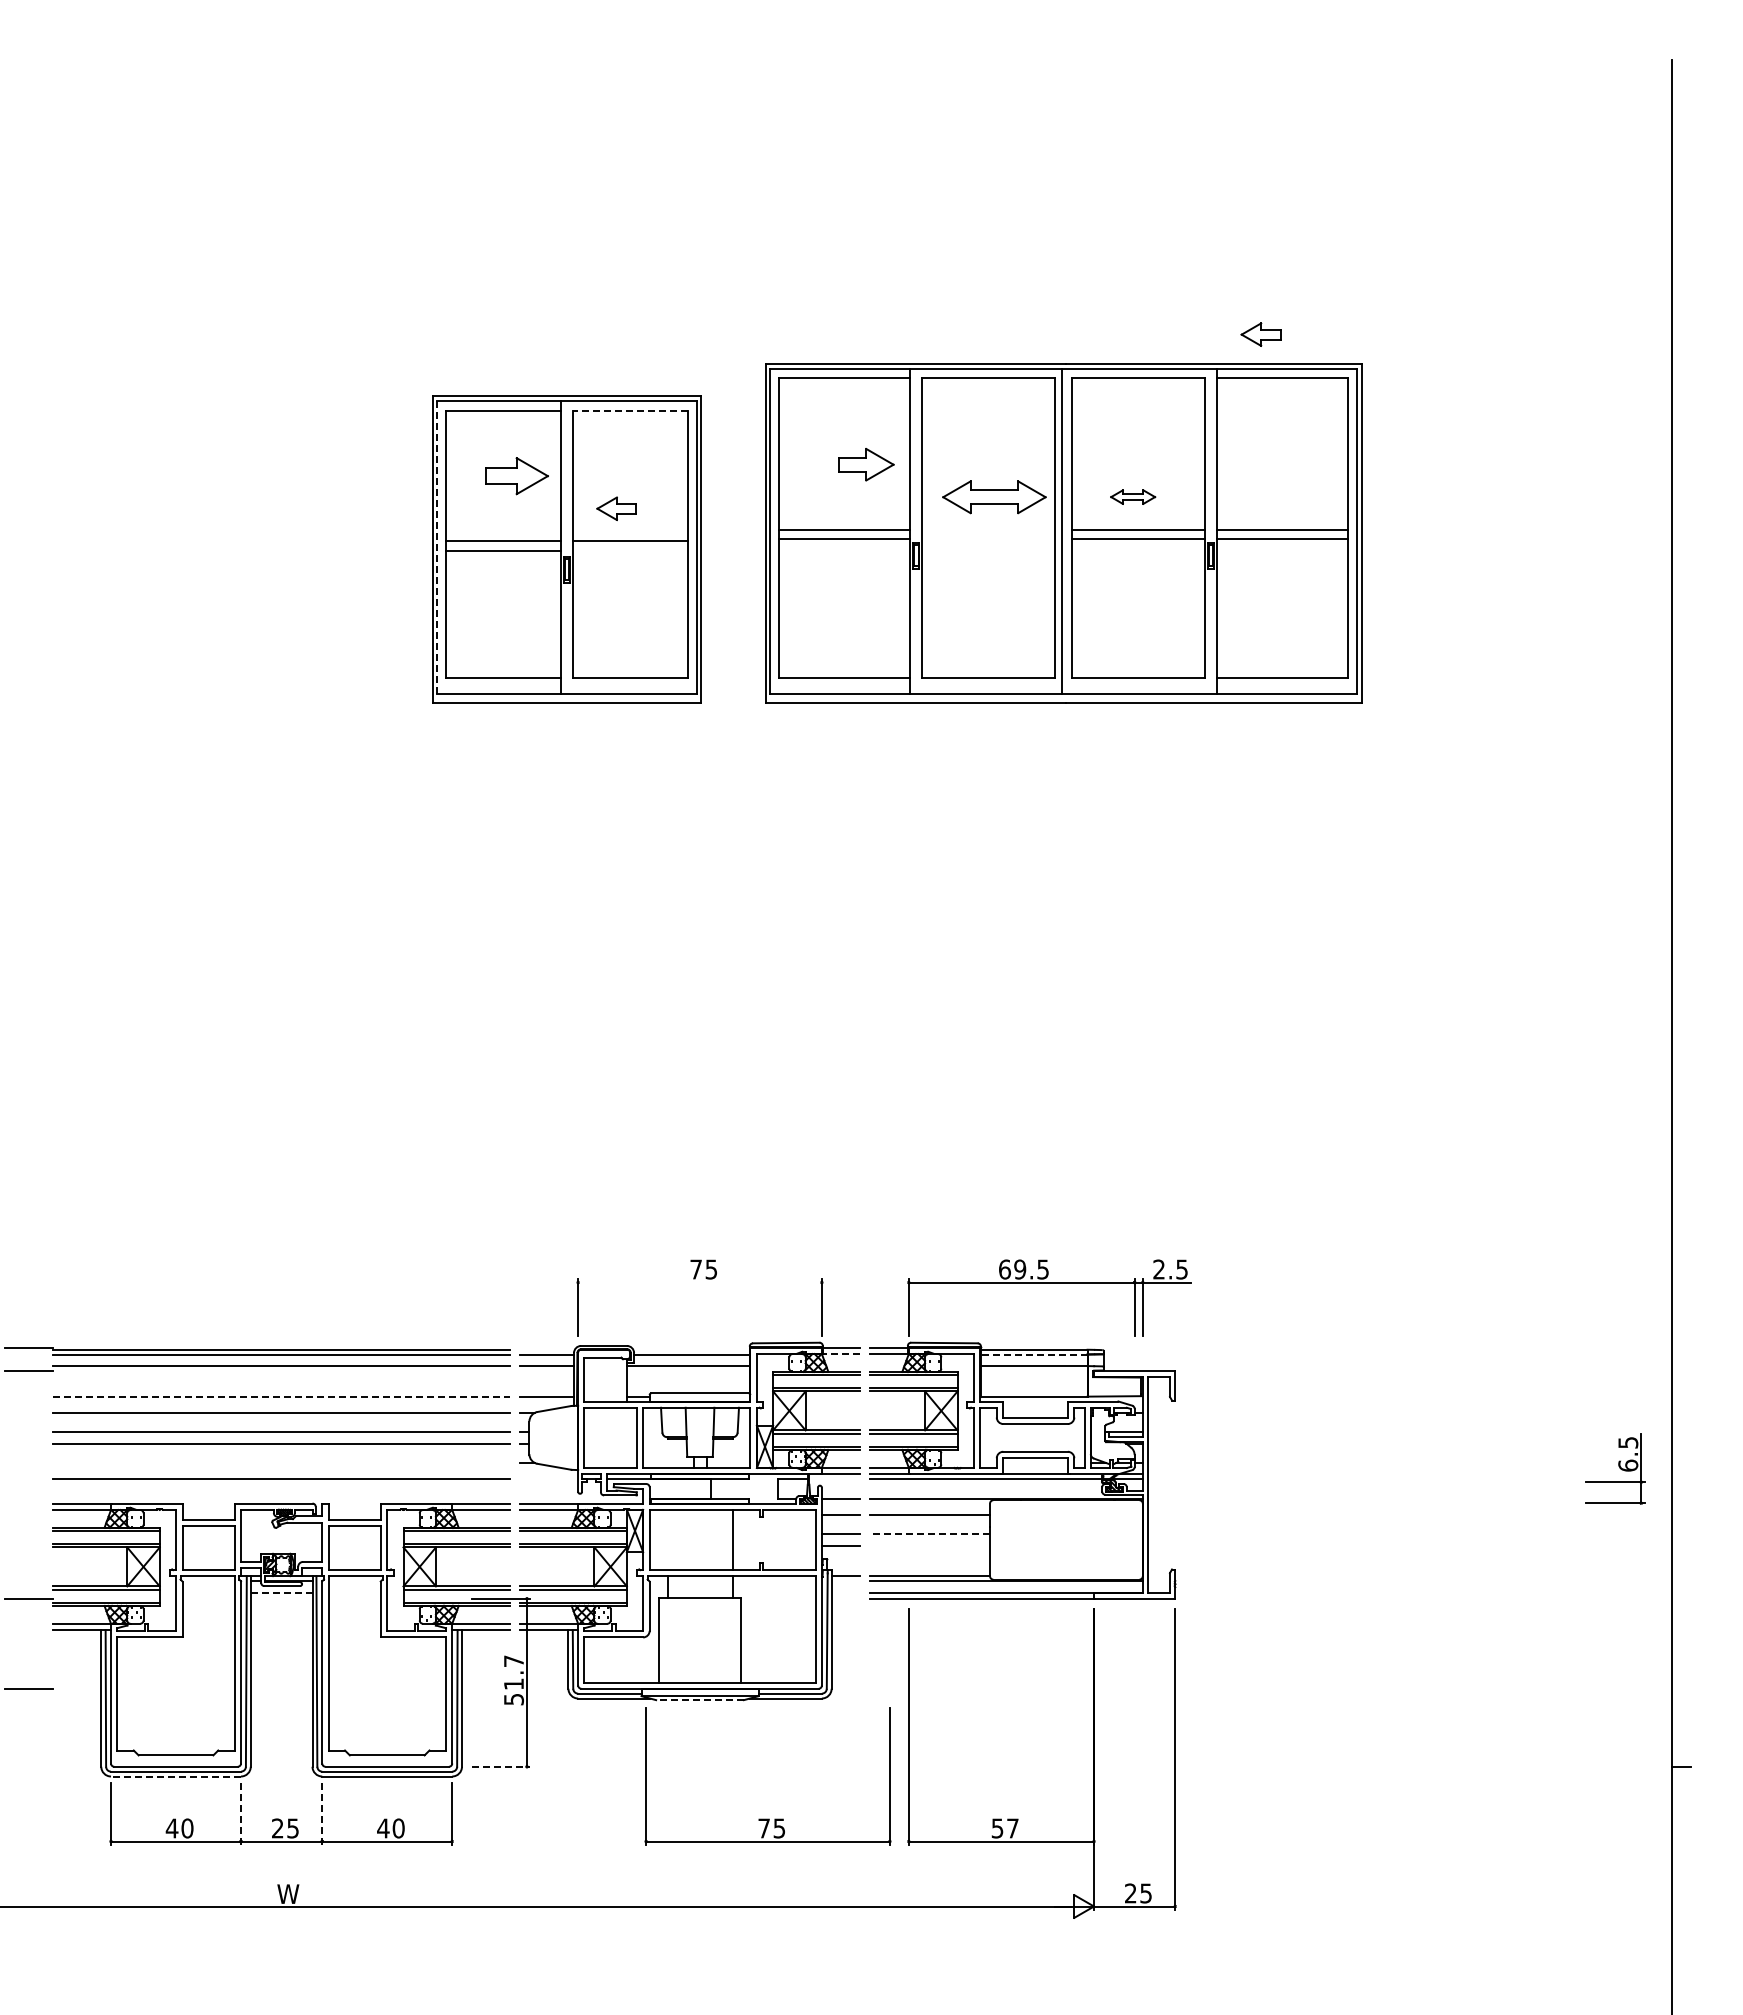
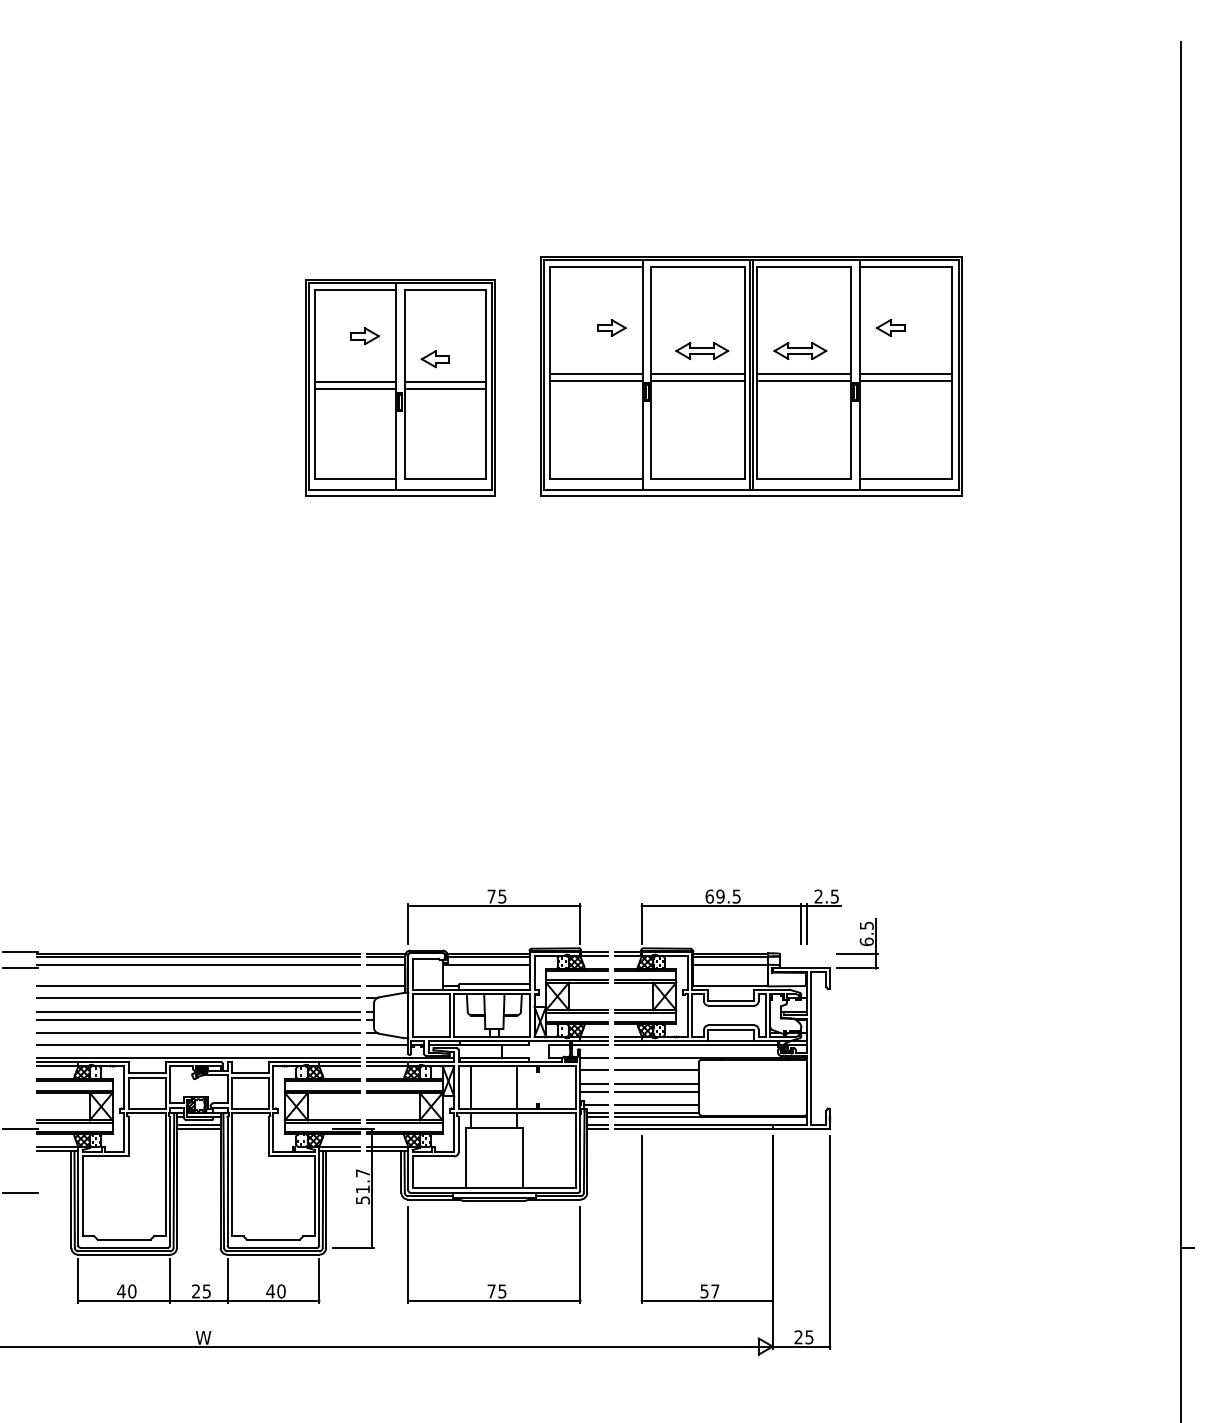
part: (1260, 334) -> (890, 327), moved
line: (629, 410) -> (444, 289), dashed -> solid
part: (866, 464) -> (611, 327), size x0.71
part: (517, 476) -> (365, 336), size x0.62
part: (993, 496) -> (701, 350), size x0.71
part: (1132, 496) -> (799, 350), size x1.67
line: (988, 529) -> (698, 373), added
line: (1065, 530) -> (752, 374), added
line: (988, 539) -> (698, 380), added
line: (437, 548) -> (308, 387), dashed -> solid
line: (630, 551) -> (445, 389), added
line: (699, 1282) -> (493, 905), added
line: (547, 1350) -> (386, 953), added
line: (691, 1350) -> (488, 953), added
line: (839, 1354) -> (592, 956), dashed -> solid
line: (1033, 1354) -> (729, 956), dashed -> solid
line: (281, 1396) -> (198, 986), dashed -> solid
line: (281, 1462) -> (198, 1032), added
part: (1615, 1468) -> (857, 943), moved
line: (549, 1479) -> (388, 1044), added
line: (834, 1479) -> (589, 1044), added
line: (281, 1498) -> (198, 1058), added
line: (581, 1498) -> (410, 1058), added
line: (930, 1534) -> (657, 1083), dashed -> solid
line: (667, 1539) -> (471, 1087), added
line: (930, 1545) -> (657, 1091), added
line: (843, 1564) -> (595, 1104), added
line: (930, 1564) -> (657, 1104), added
line: (845, 1581) -> (597, 1116), added
line: (281, 1593) -> (198, 1125), dashed -> solid
line: (845, 1593) -> (597, 1125), added
line: (281, 1598) -> (198, 1128), added
line: (845, 1598) -> (597, 1128), added
line: (700, 1700) -> (494, 1201), dashed -> solid
line: (501, 1766) -> (354, 1247), dashed -> solid
line: (176, 1776) -> (124, 1254), dashed -> solid
line: (241, 1813) -> (170, 1280), dashed -> solid
line: (322, 1813) -> (227, 1280), dashed -> solid
part: (767, 1818) -> (493, 1284), moved

